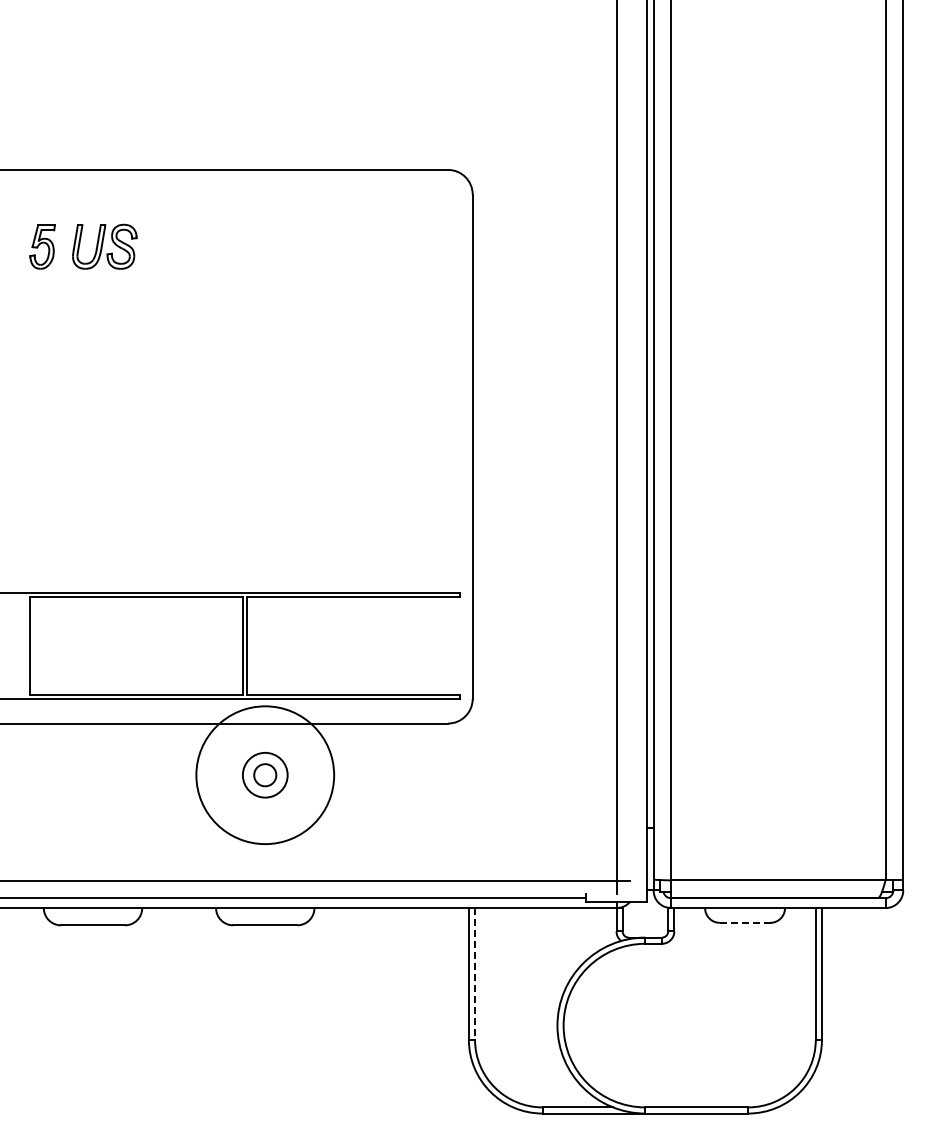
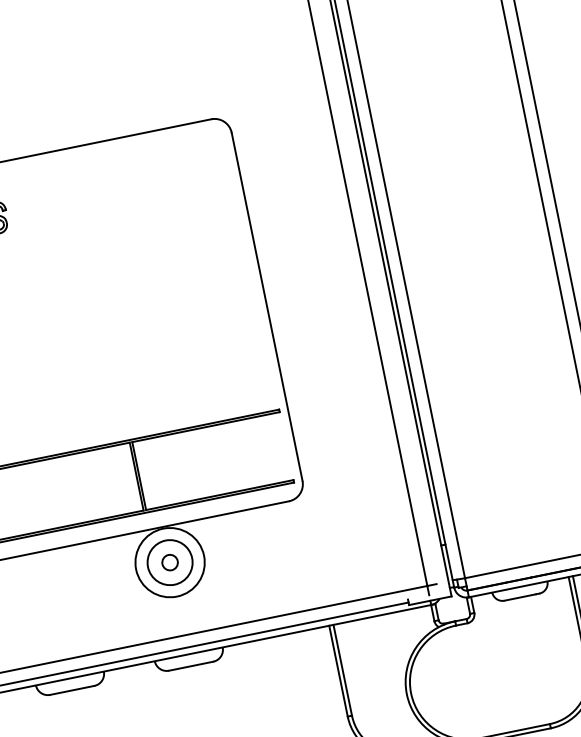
circle: (265, 775) -> (170, 562), size x0.71
circle: (265, 775) -> (170, 562), size x1.43
line: (743, 922) -> (520, 597), dashed -> solid
line: (475, 973) -> (343, 669), dashed -> solid

